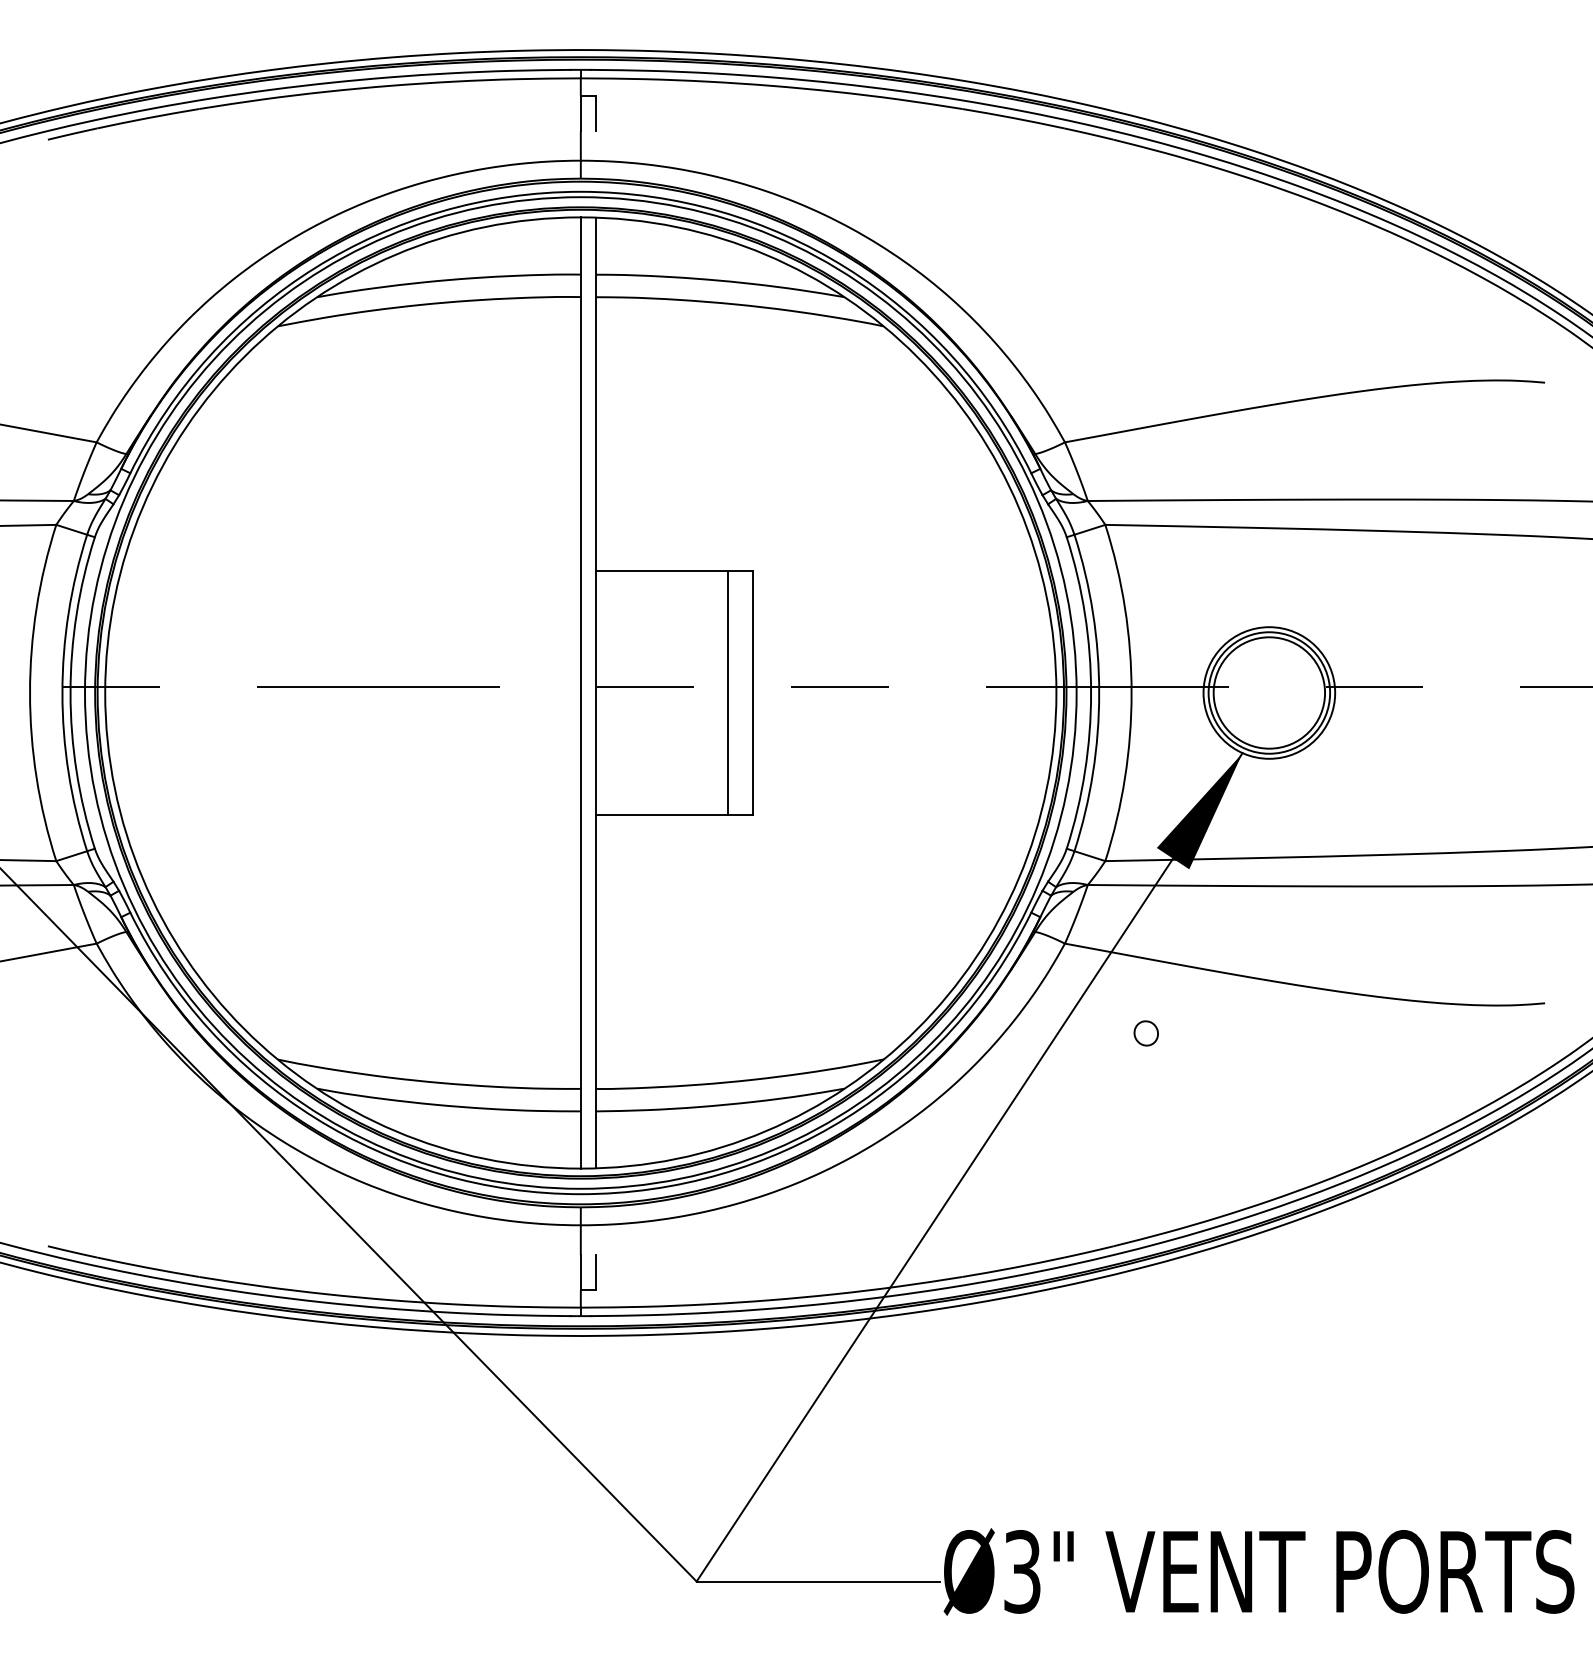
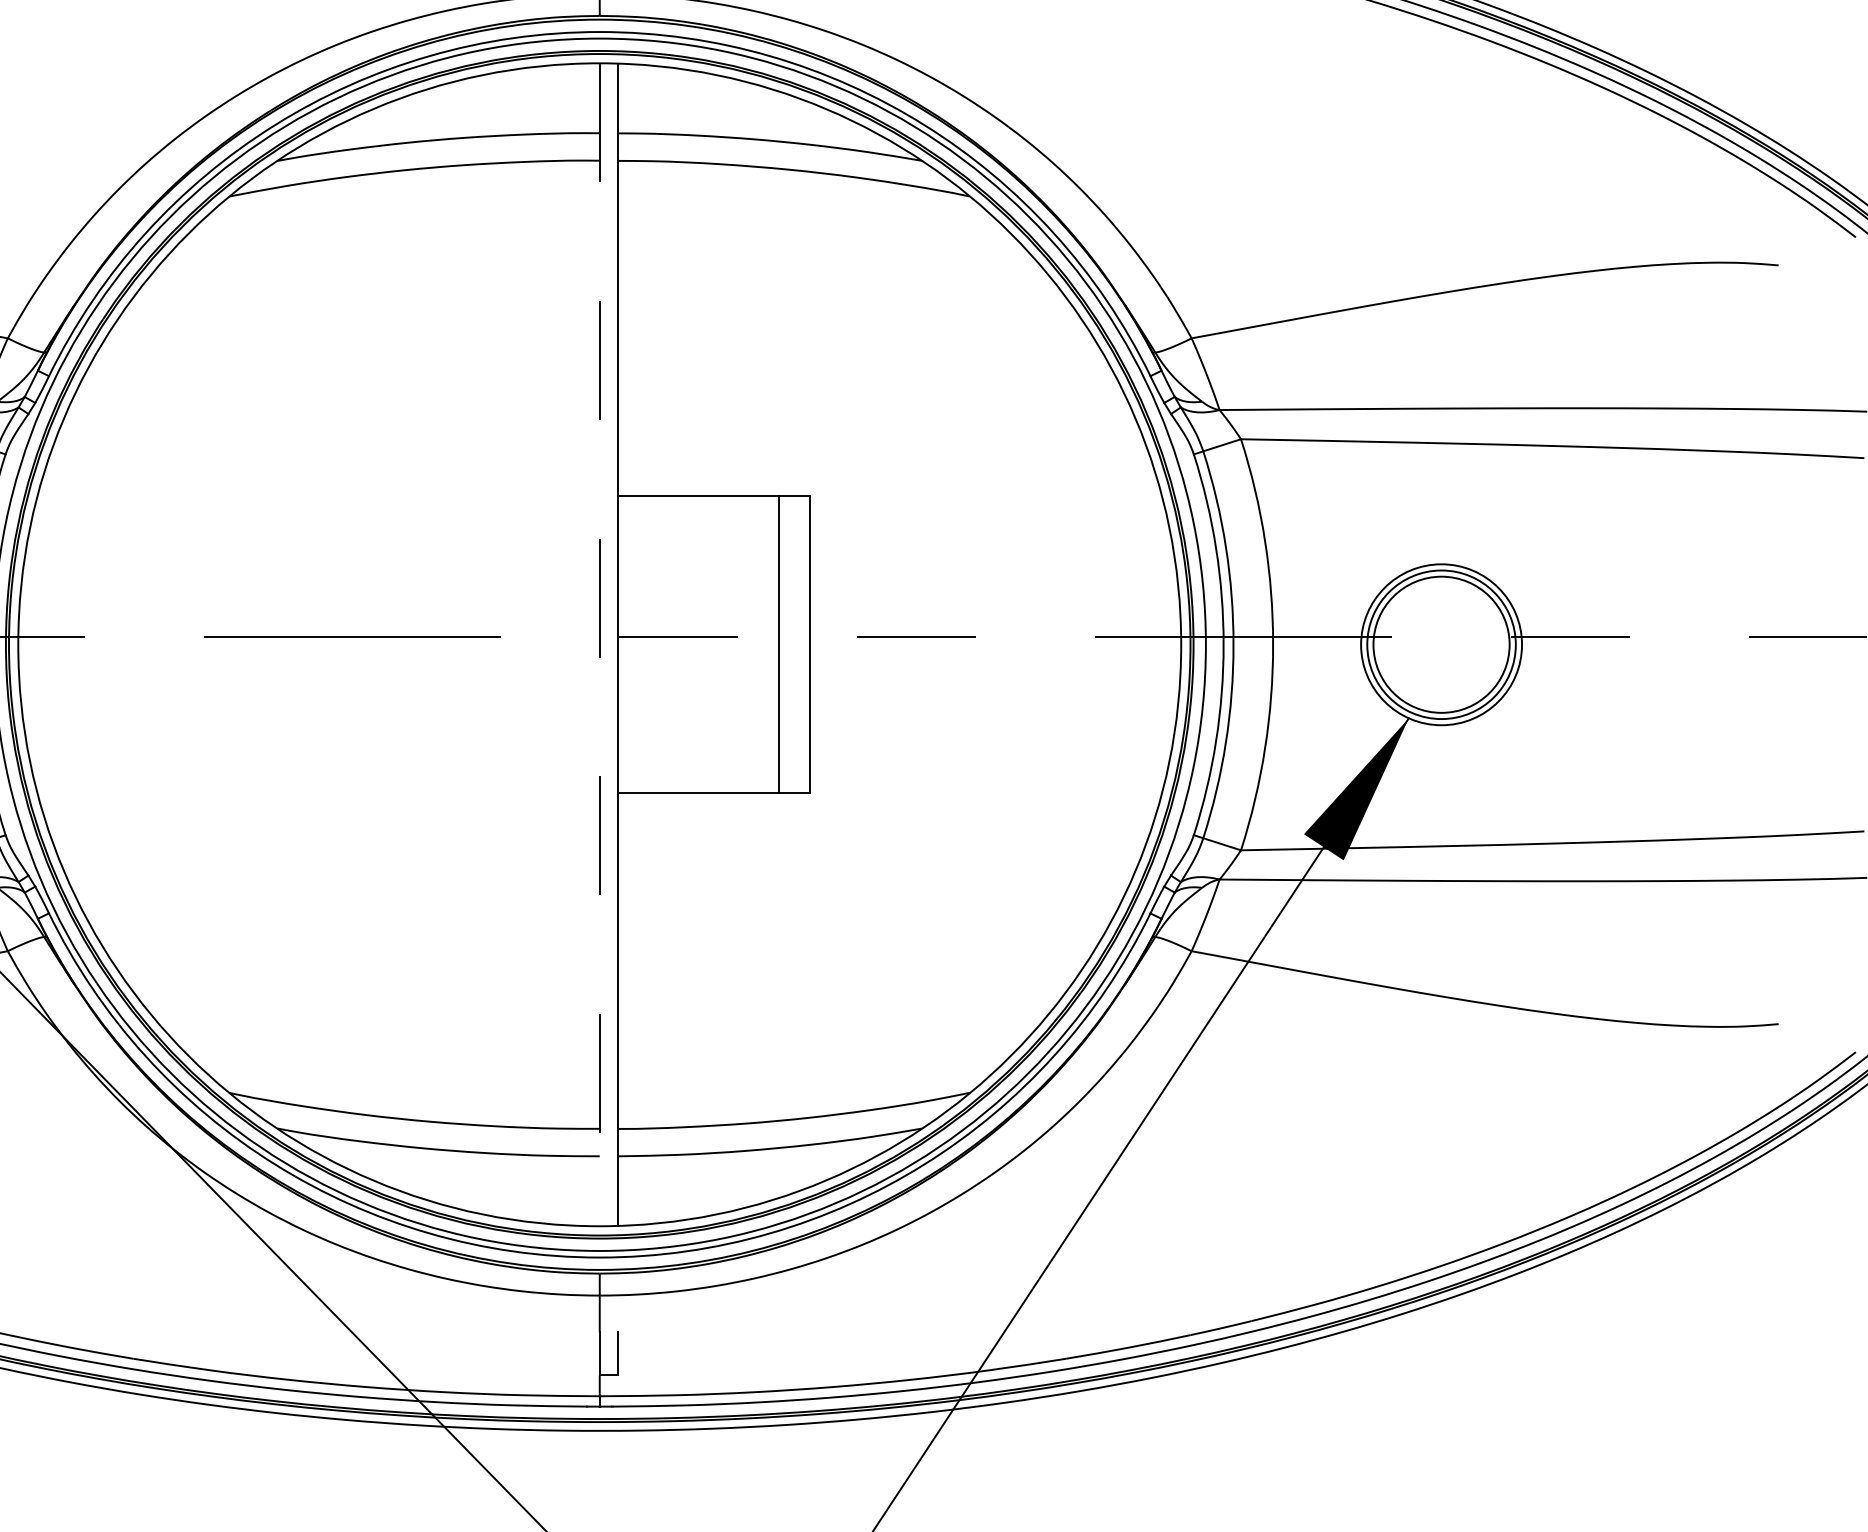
line: (580, 693) -> (599, 645), solid -> dashed
part: (1145, 1033) -> (1290, 1061), removed

